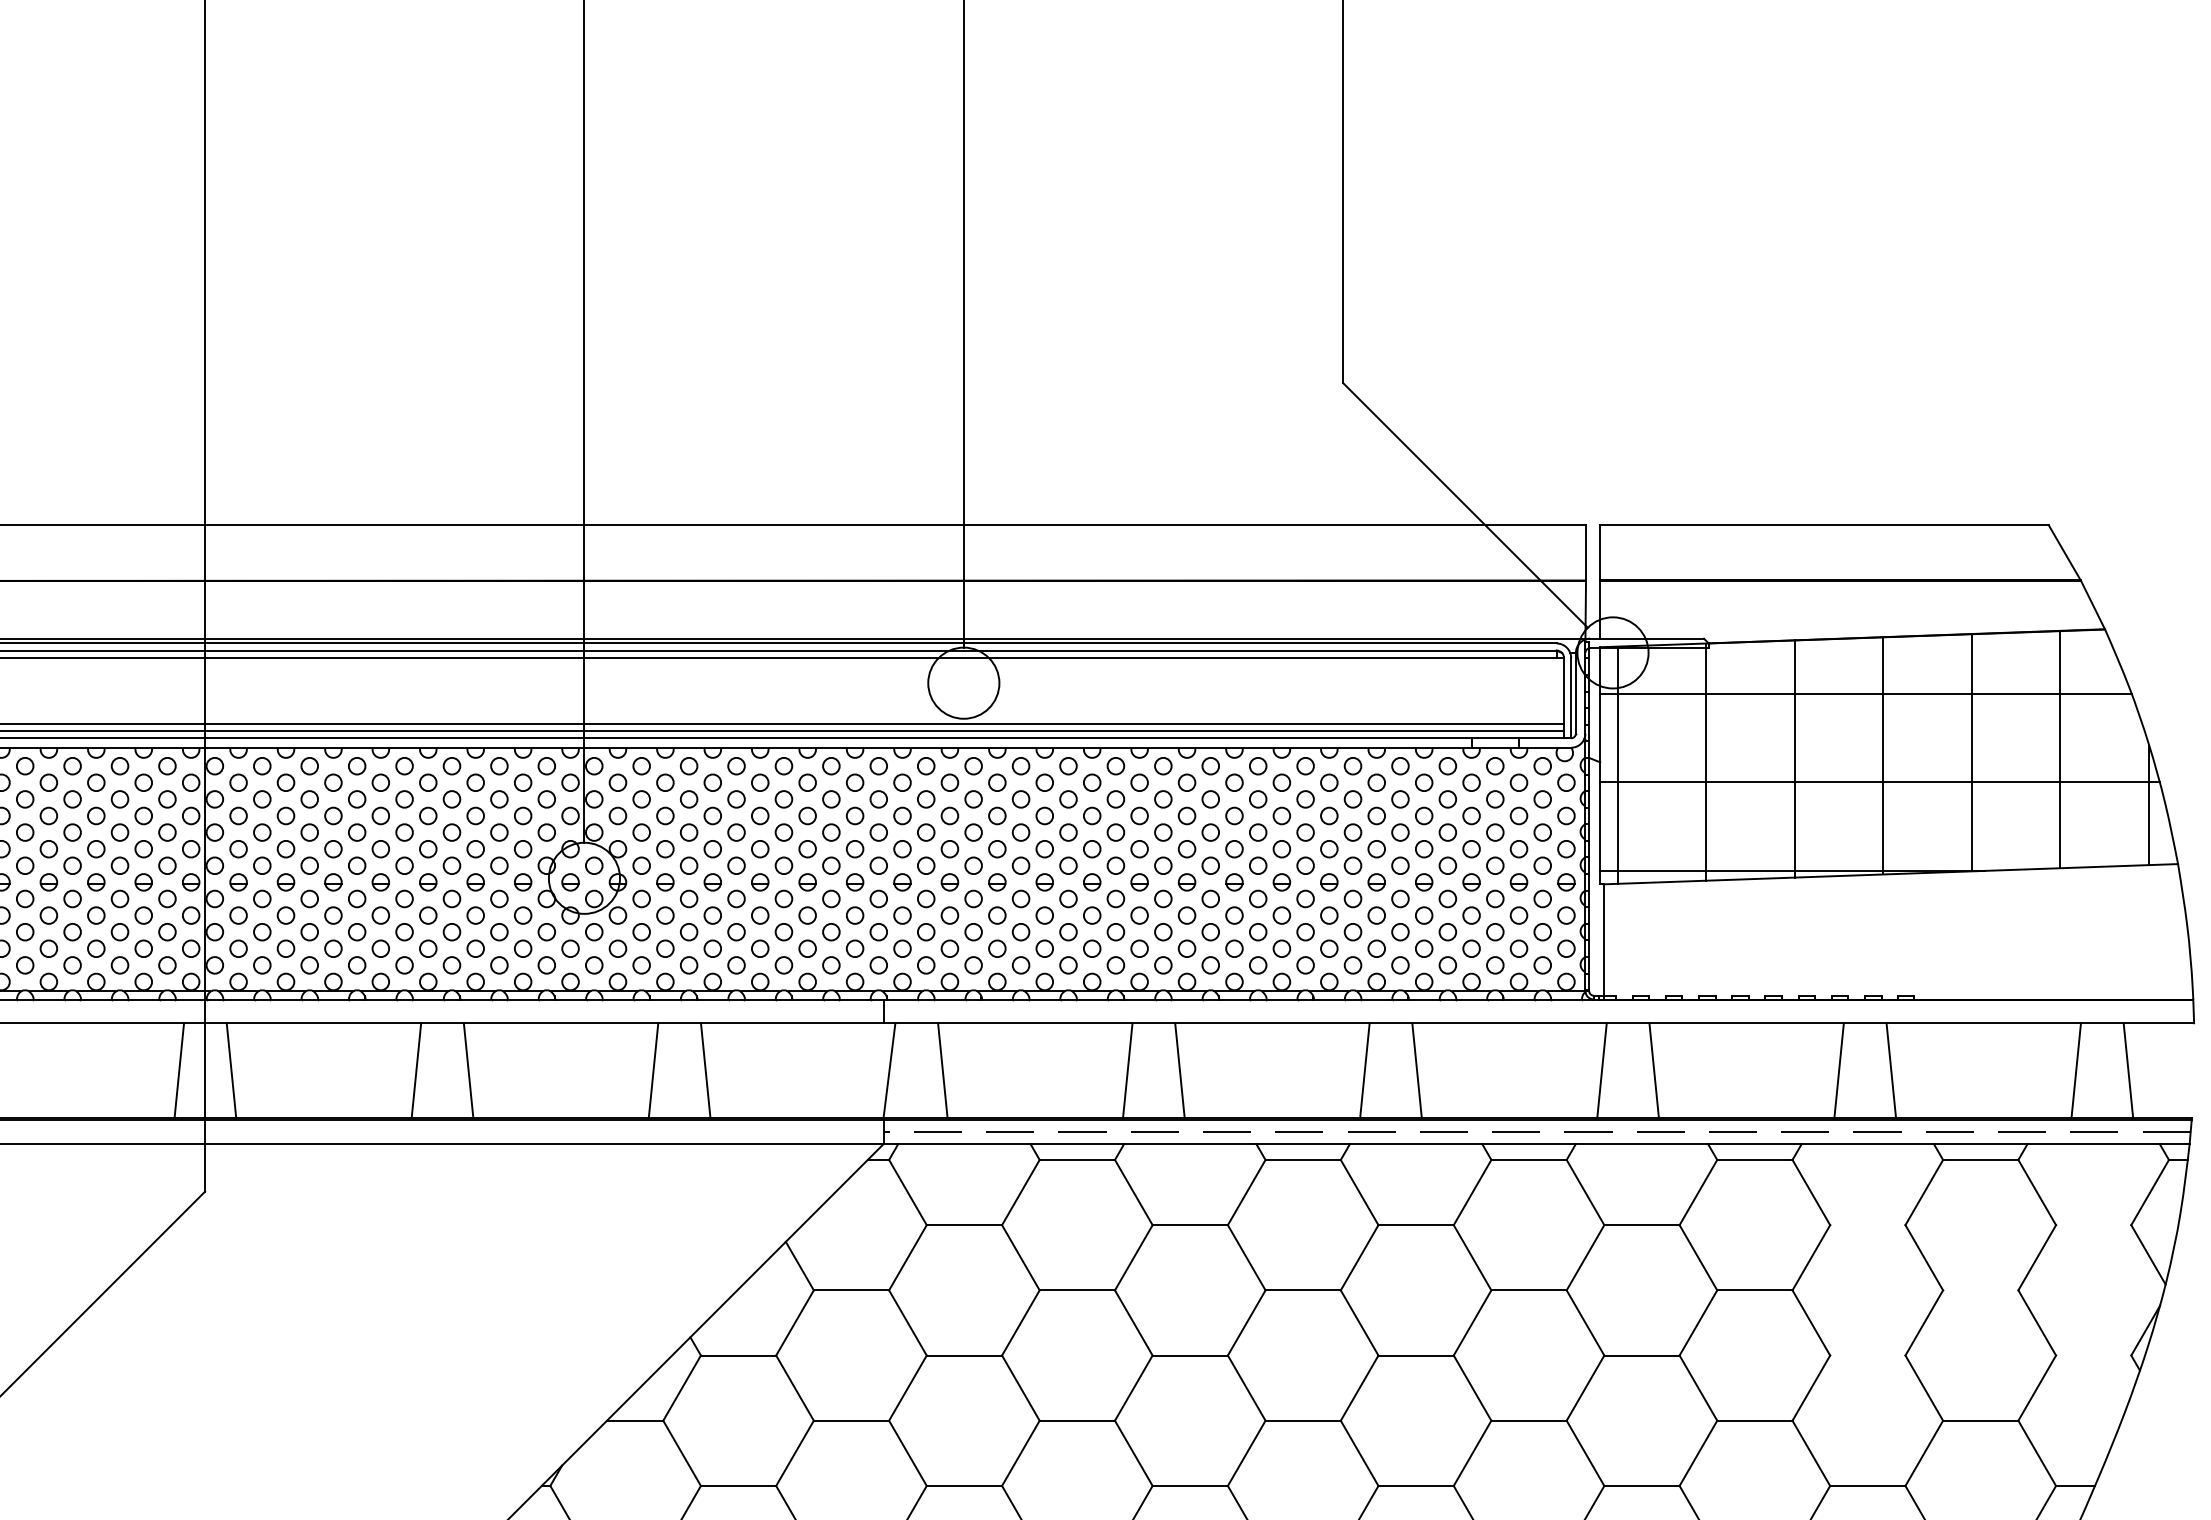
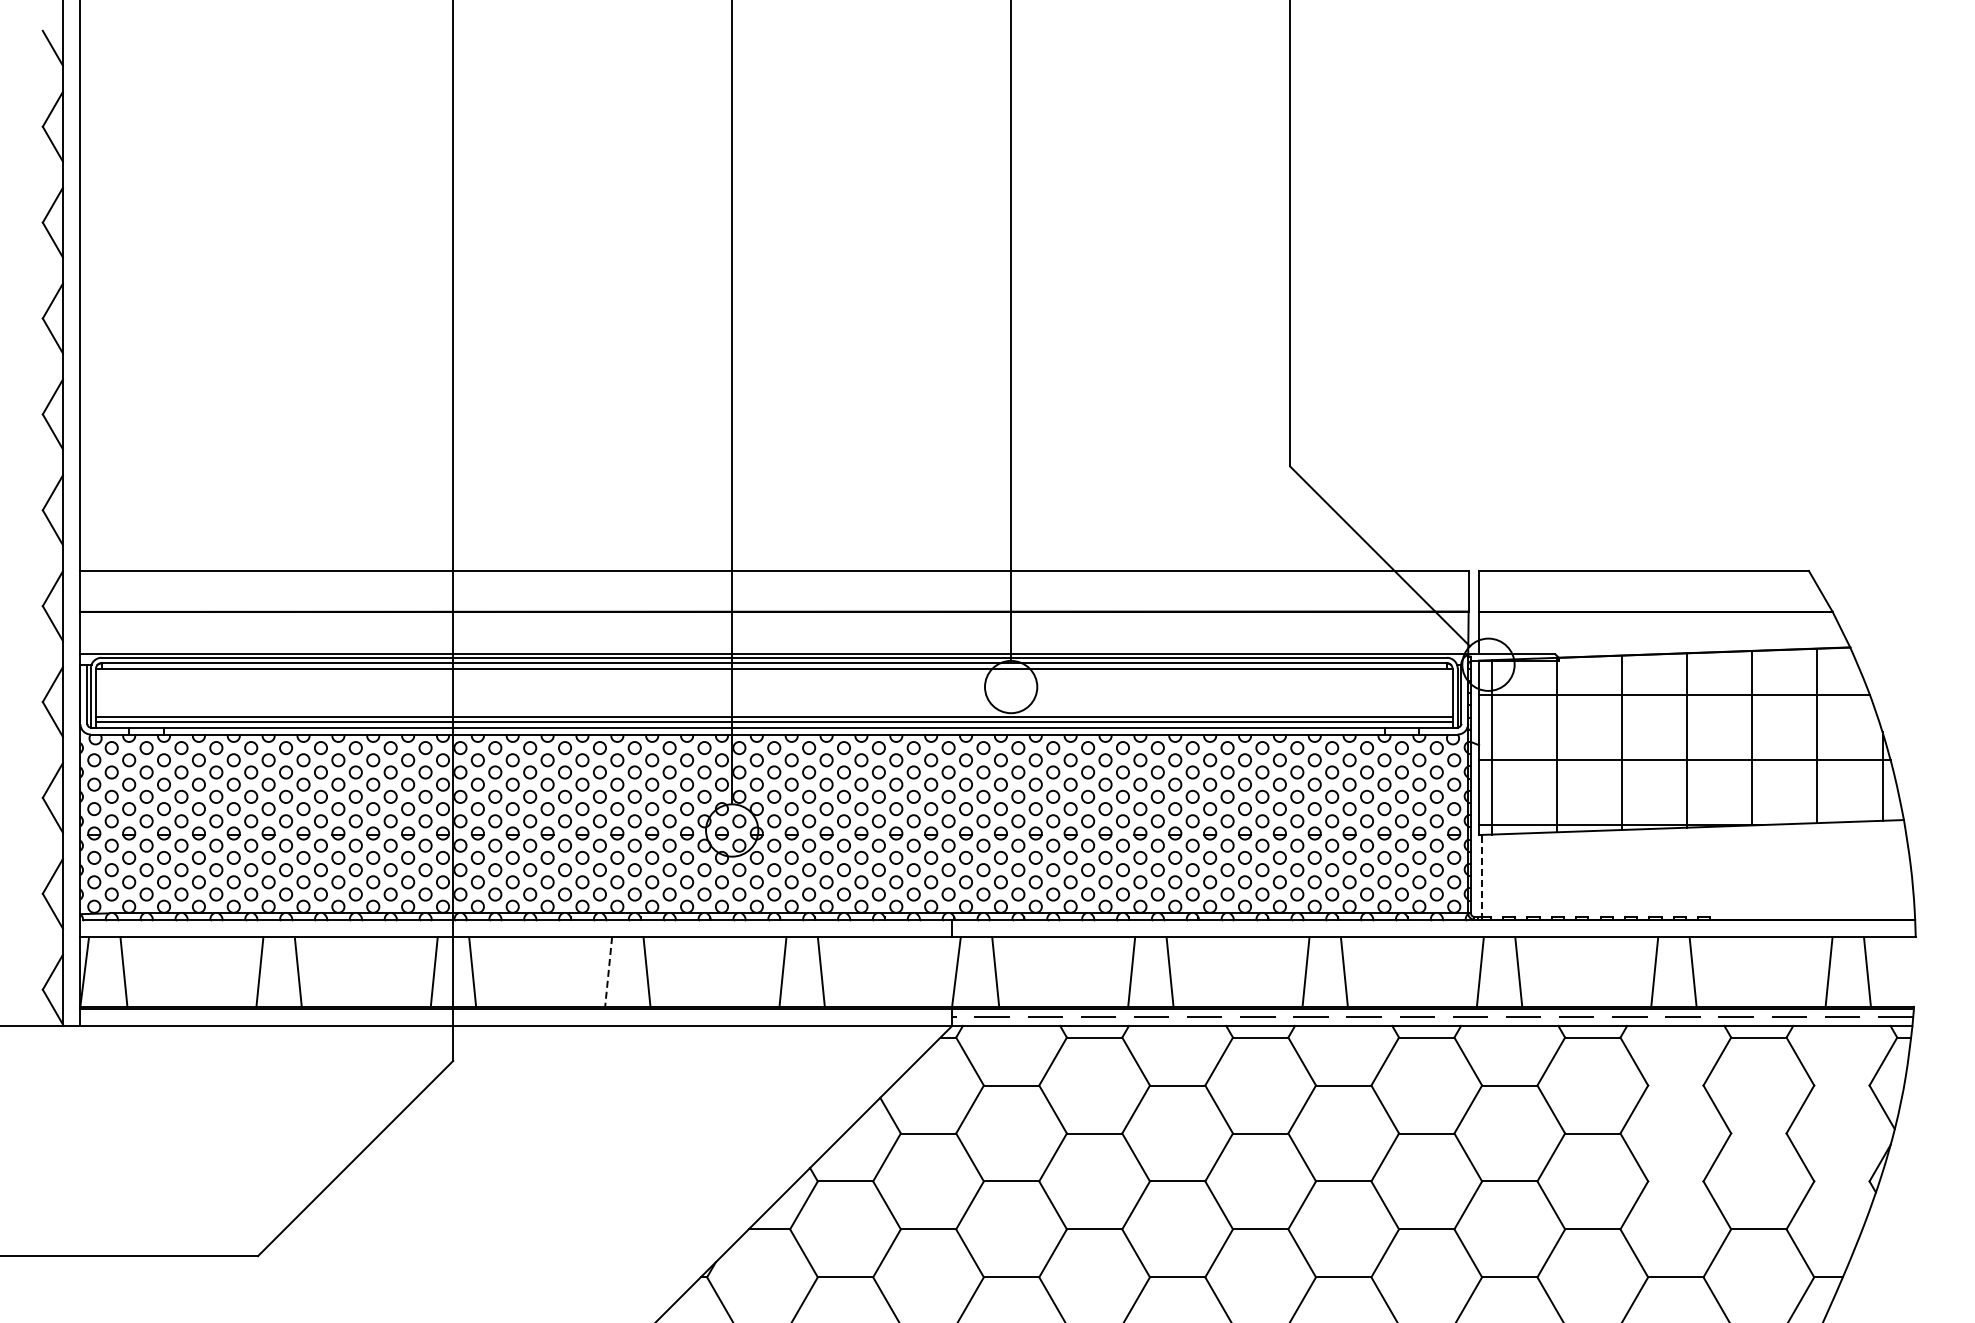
line: (1603, 940) -> (1481, 876), solid -> dashed
line: (416, 1071) -> (608, 972), solid -> dashed

